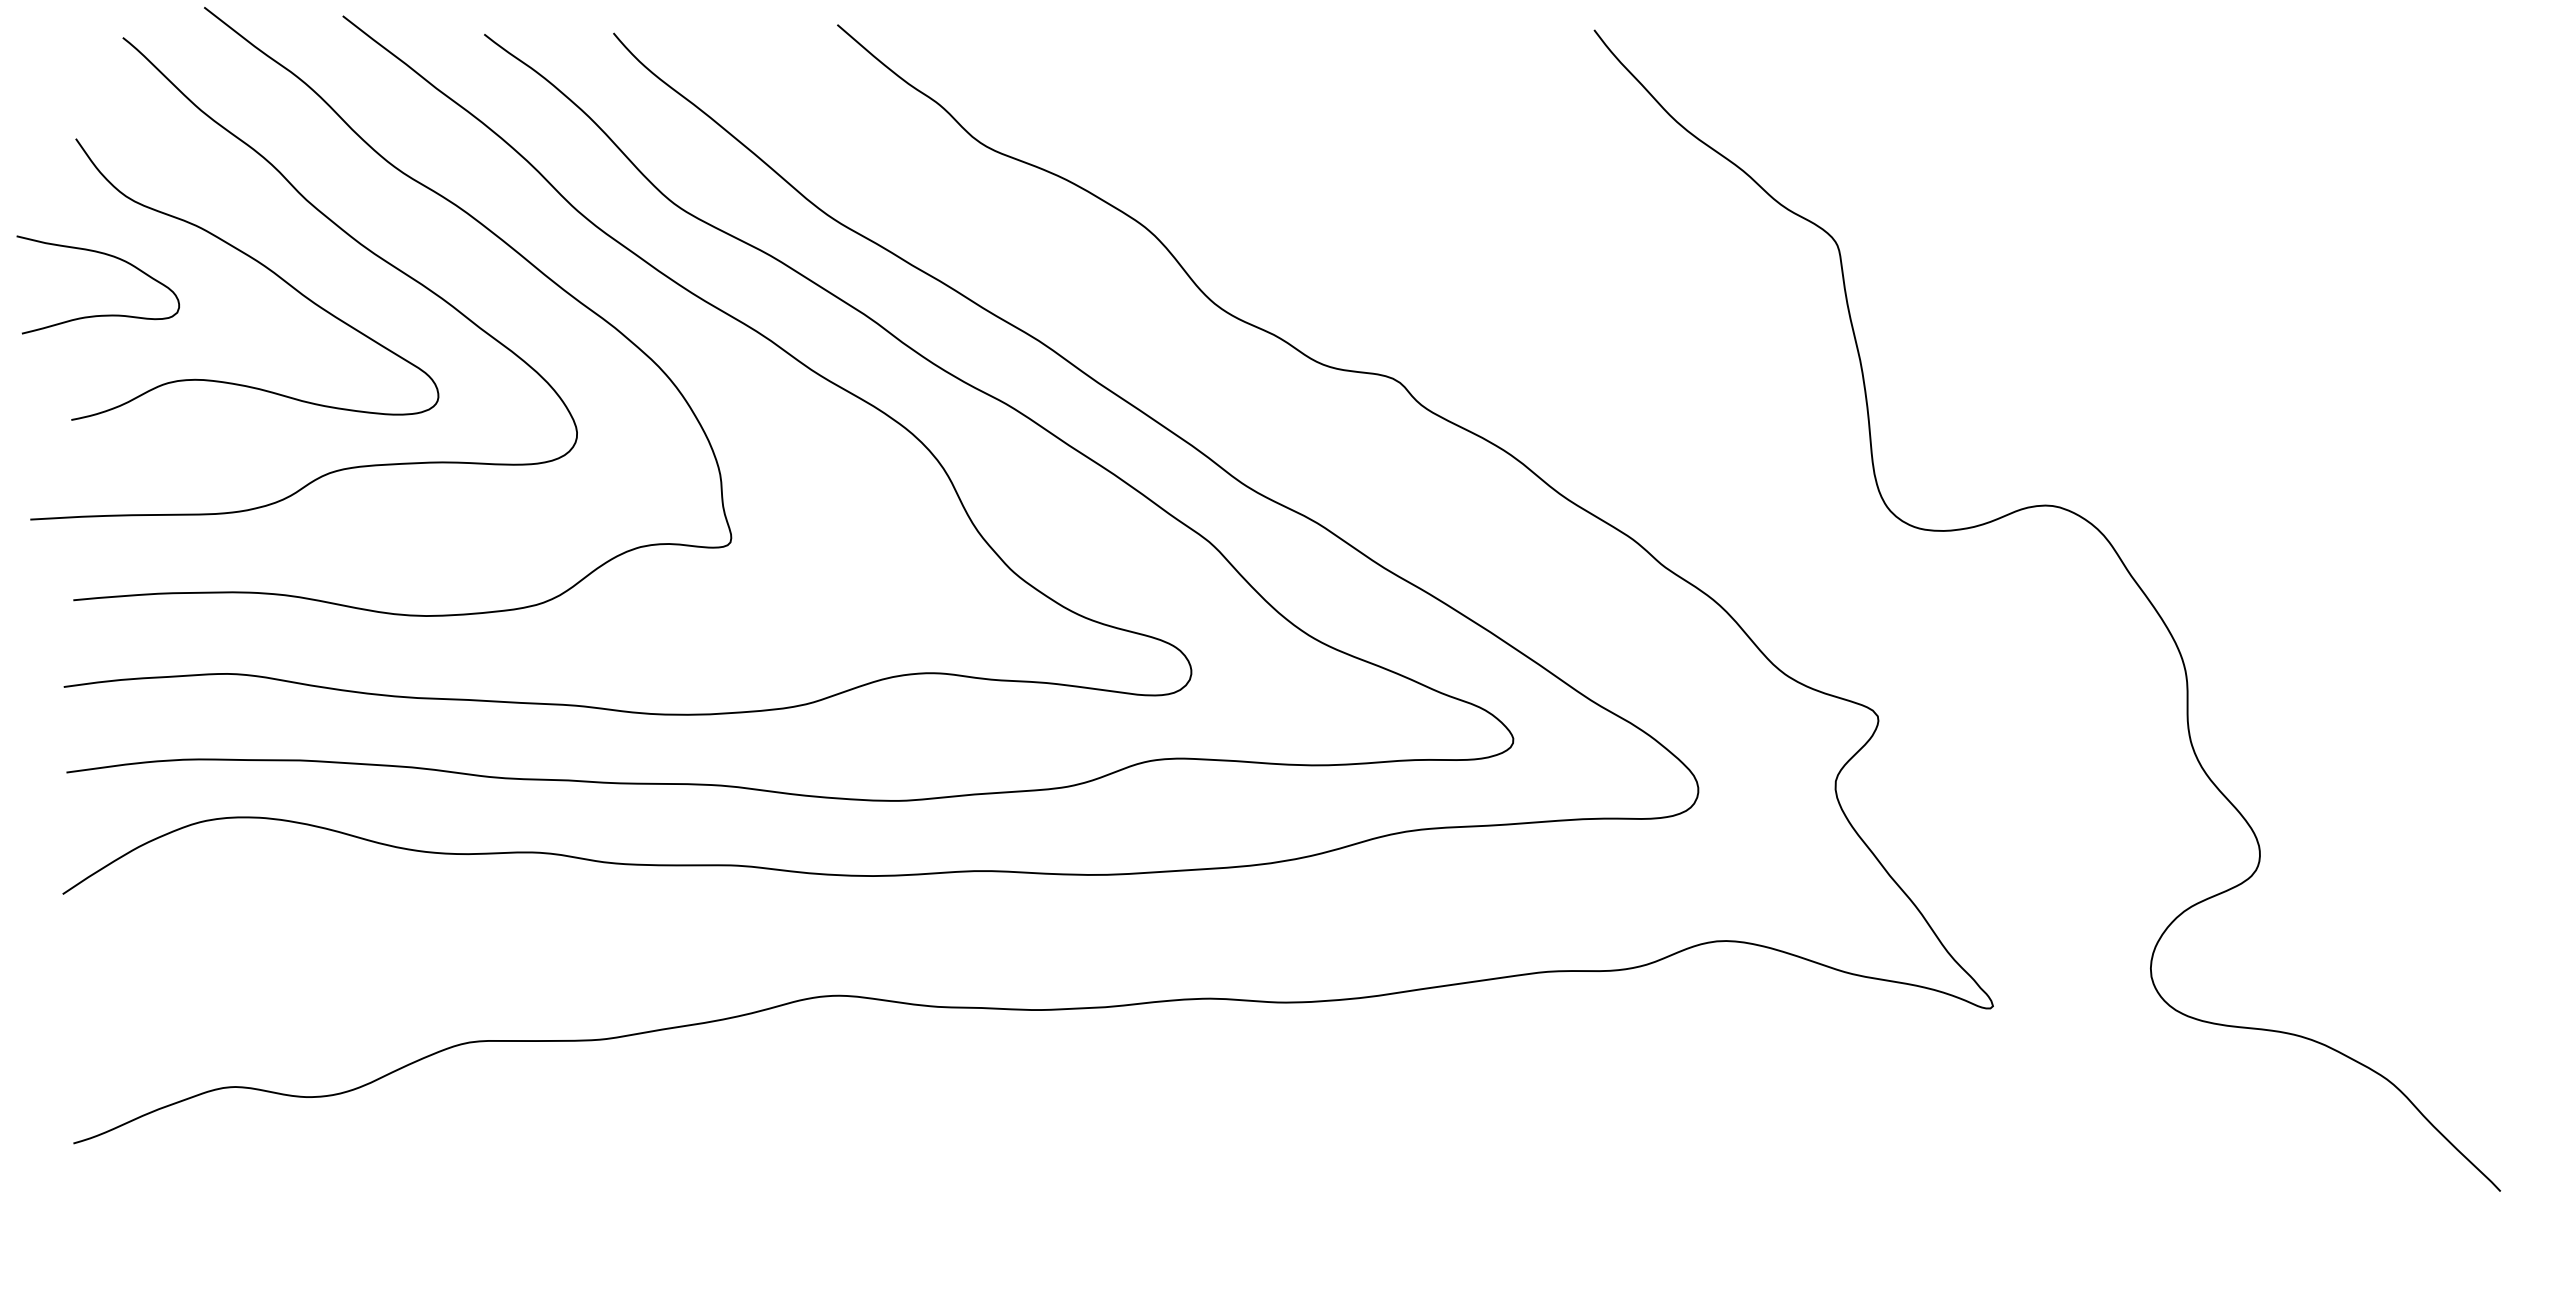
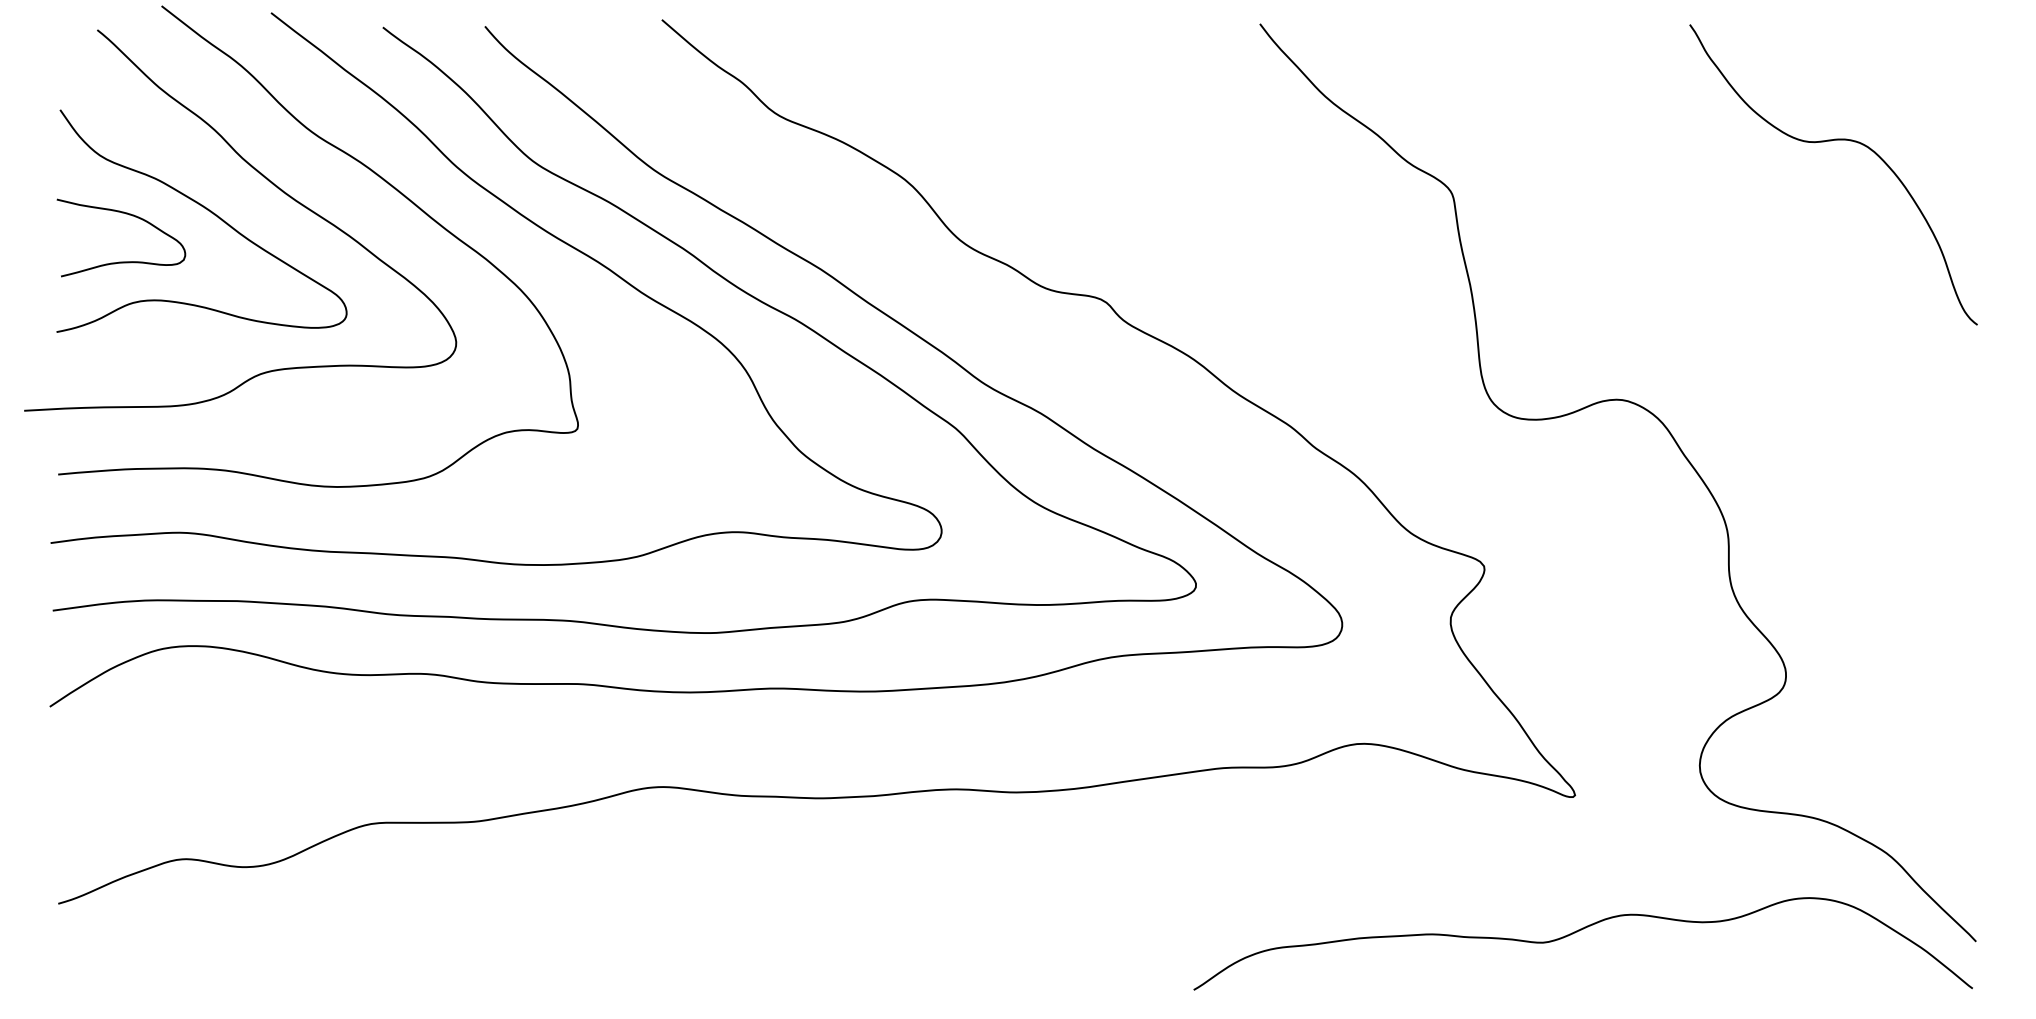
curve: (2310, 179) -> (1825, 142), added
curve: (101, 314) -> (123, 261), moved
curve: (1995, 1179) -> (1577, 932), added

